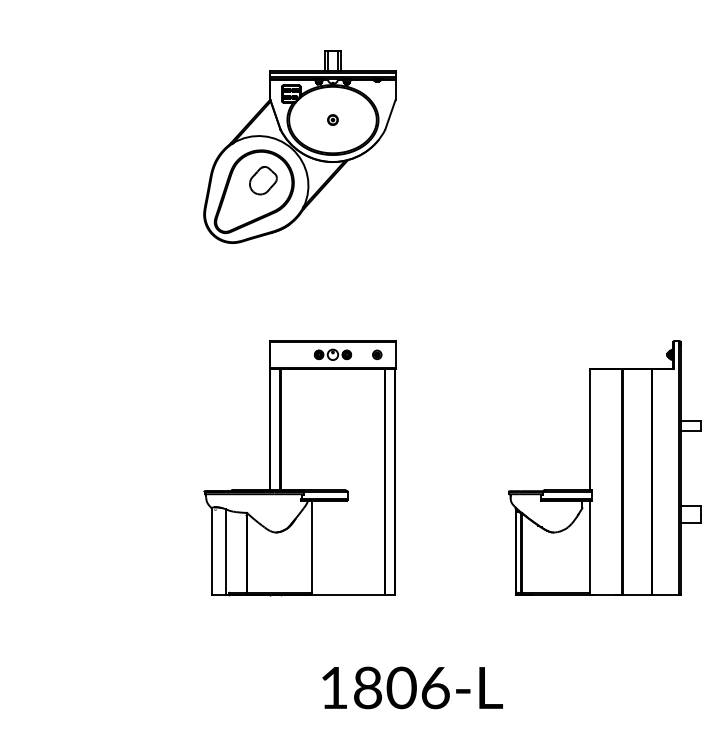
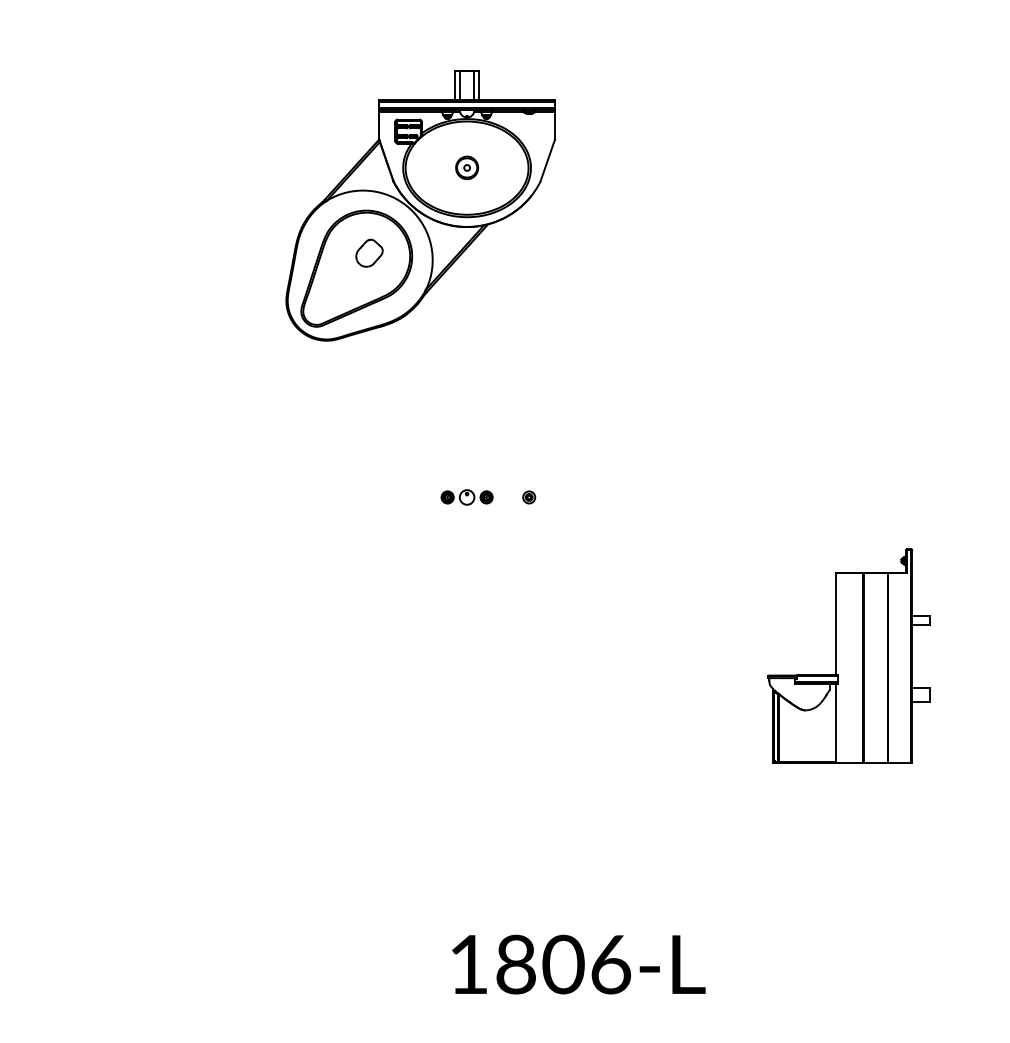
part: (332, 120) -> (466, 168), size x1.6
part: (263, 180) -> (369, 253), size x0.7
part: (604, 467) -> (848, 655), size x0.6
part: (299, 468) -> (420, 656), removed

